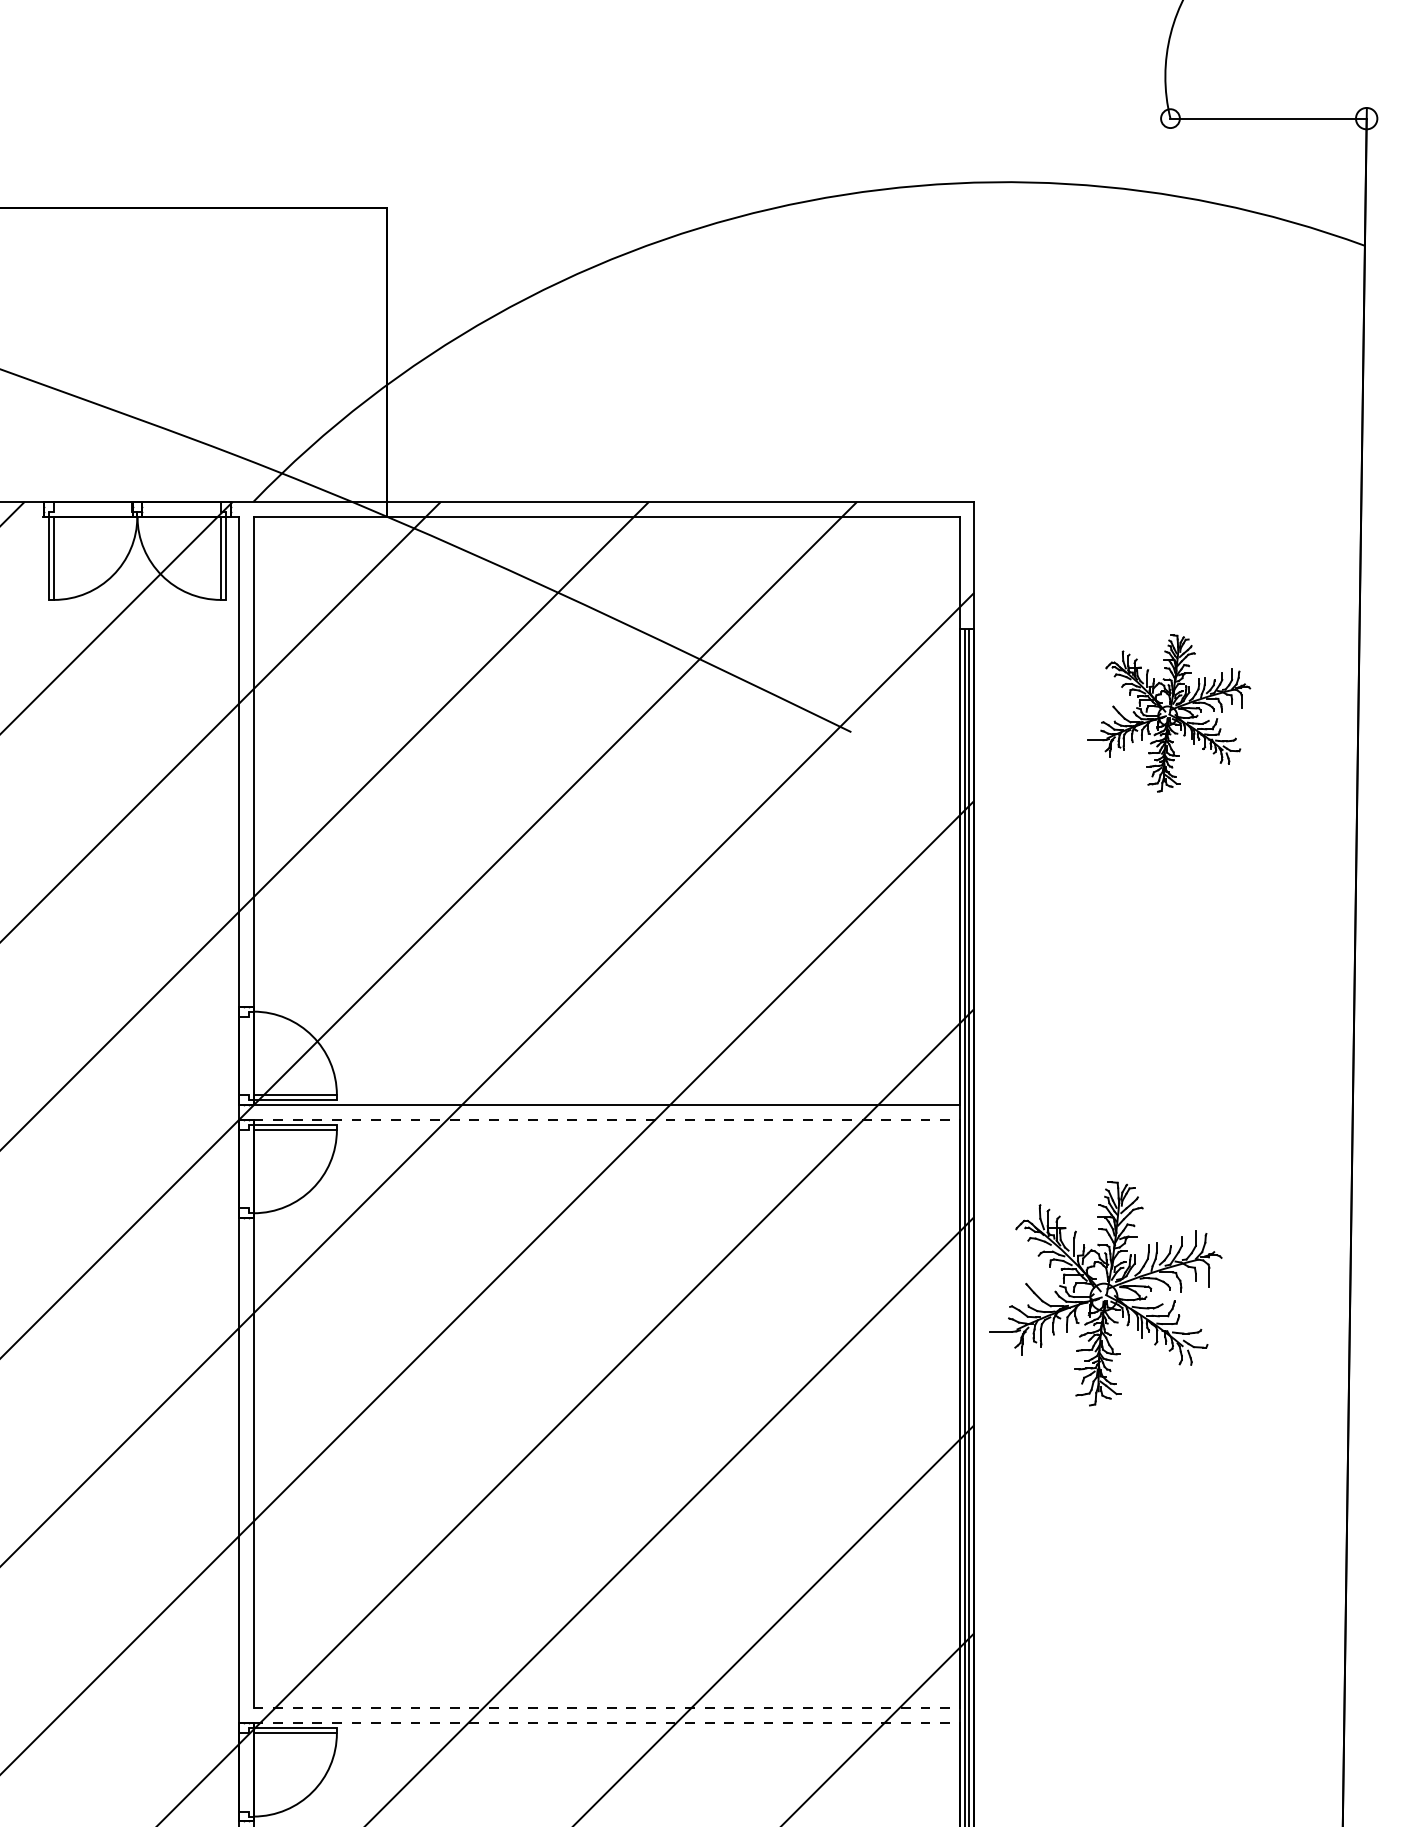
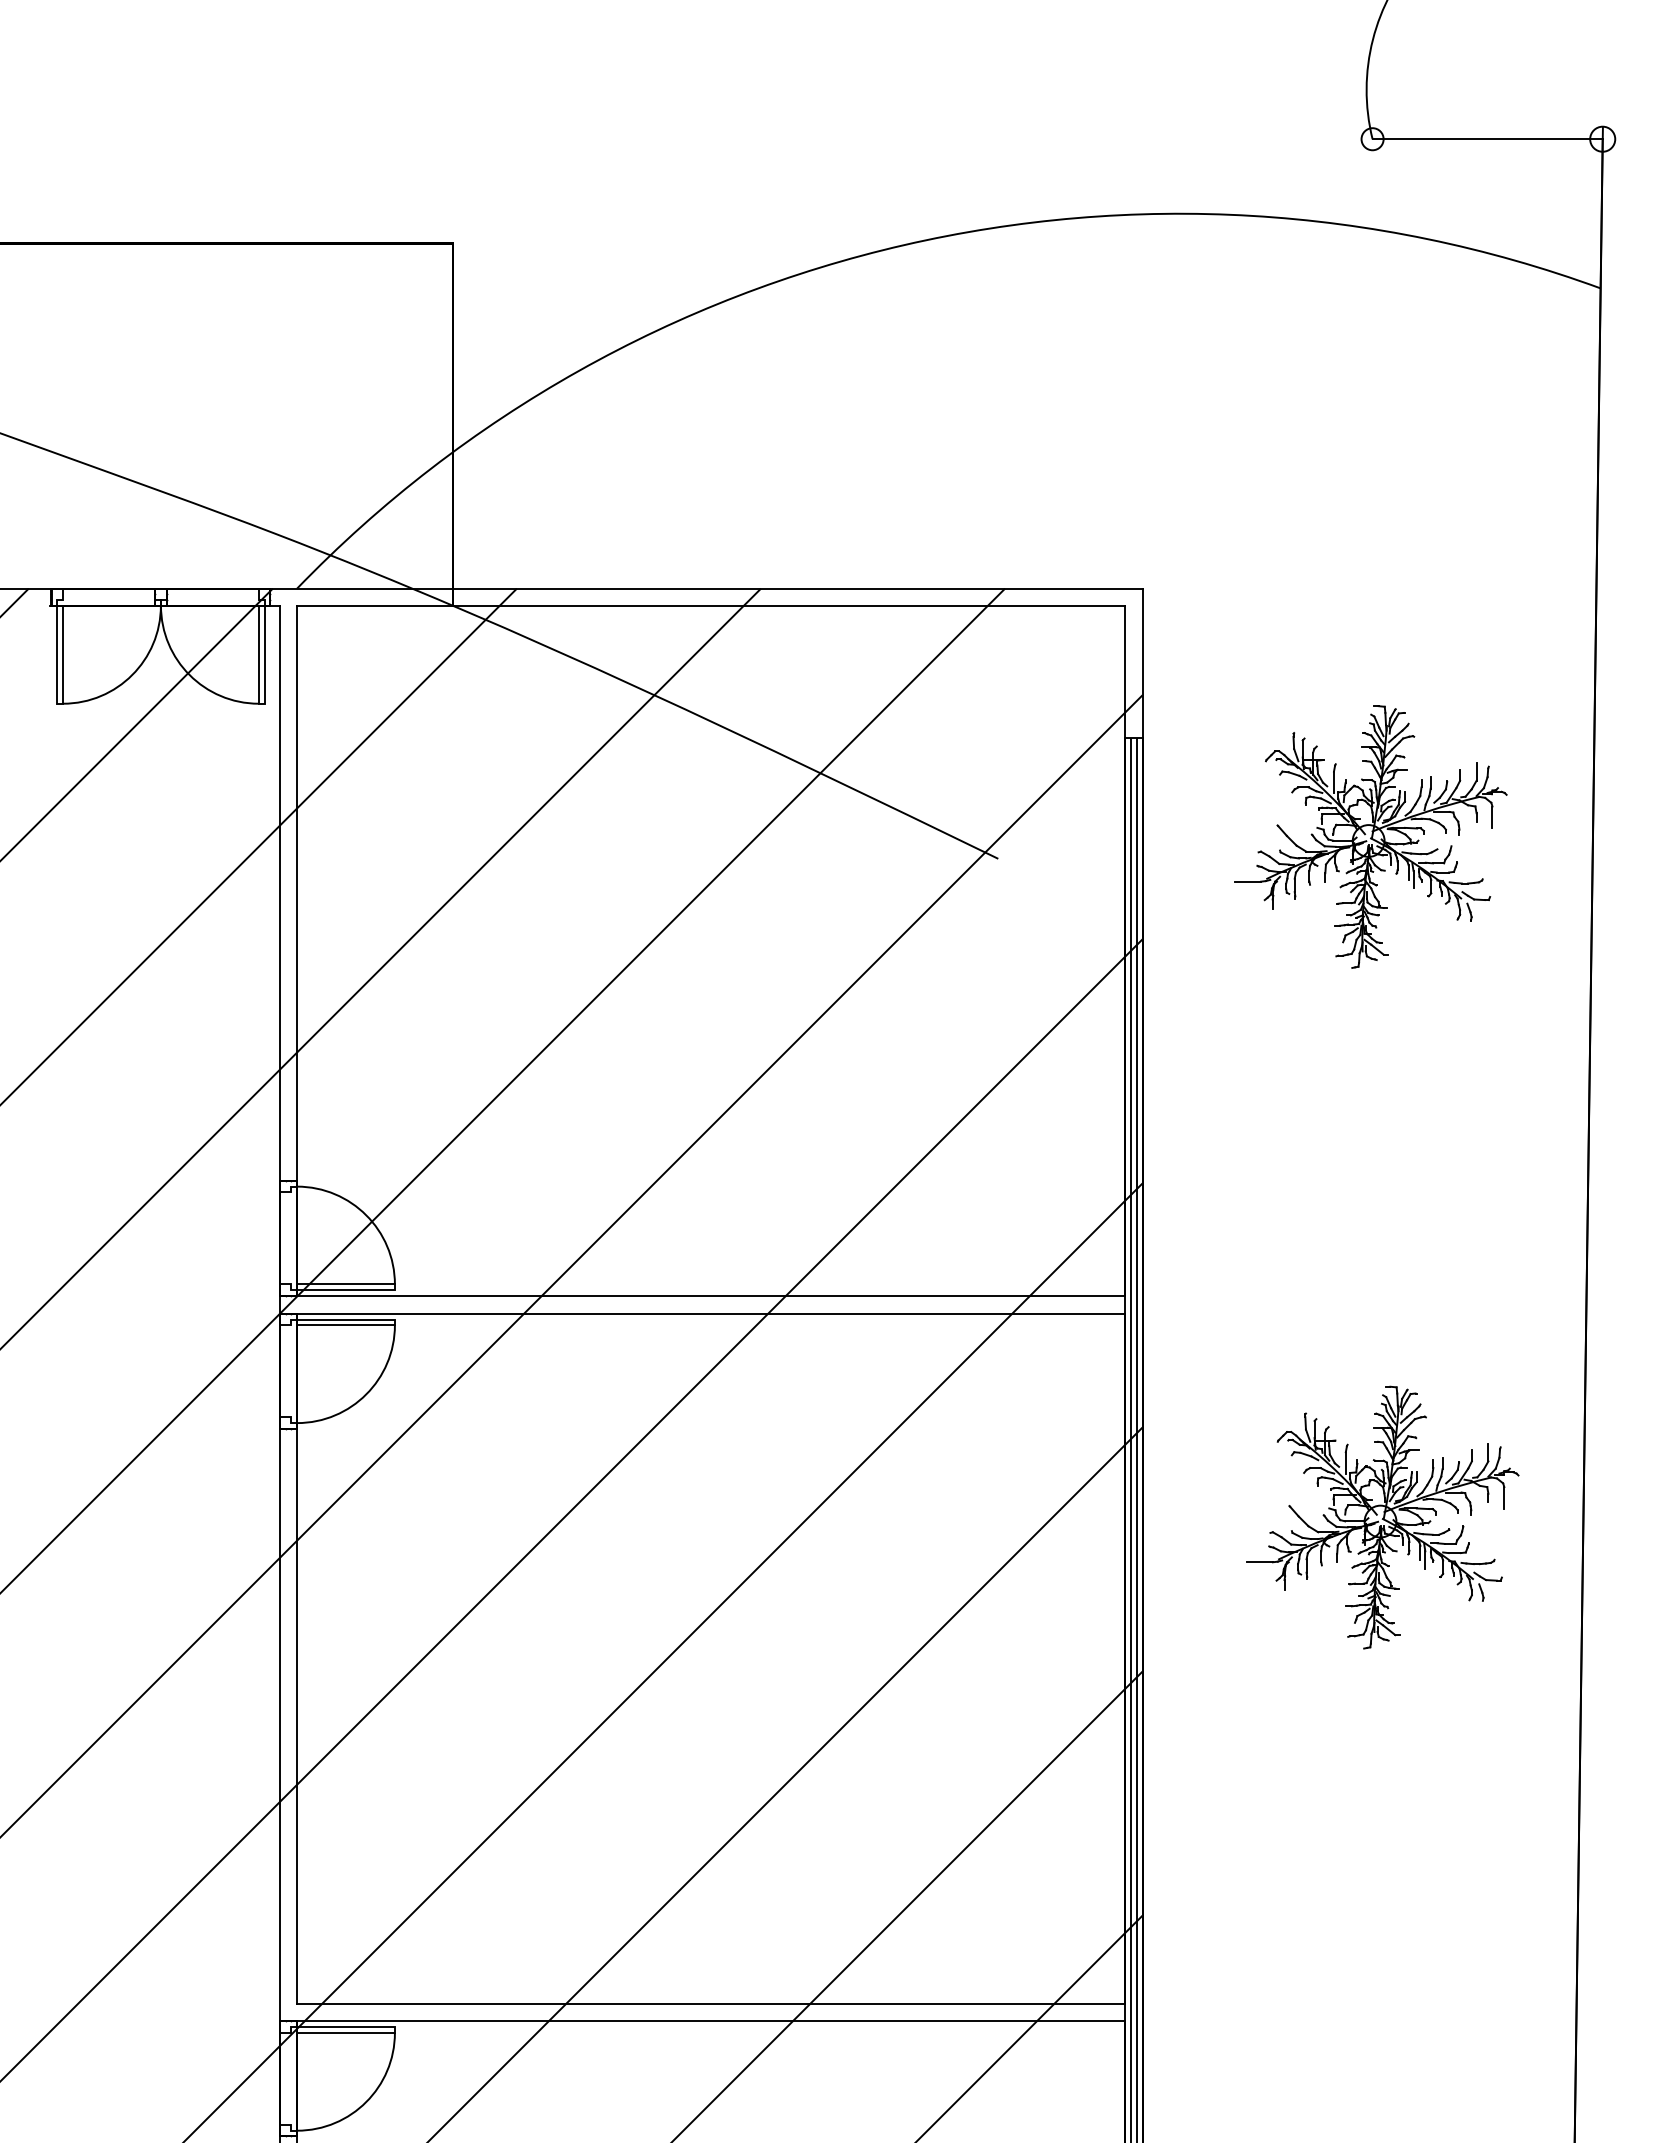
part: (1168, 713) -> (1370, 836), size x1.43
line: (606, 1119) -> (711, 1313), dashed -> solid
part: (1105, 1293) -> (1382, 1517), moved
line: (606, 1708) -> (711, 2003), dashed -> solid
line: (606, 1723) -> (711, 2021), dashed -> solid

